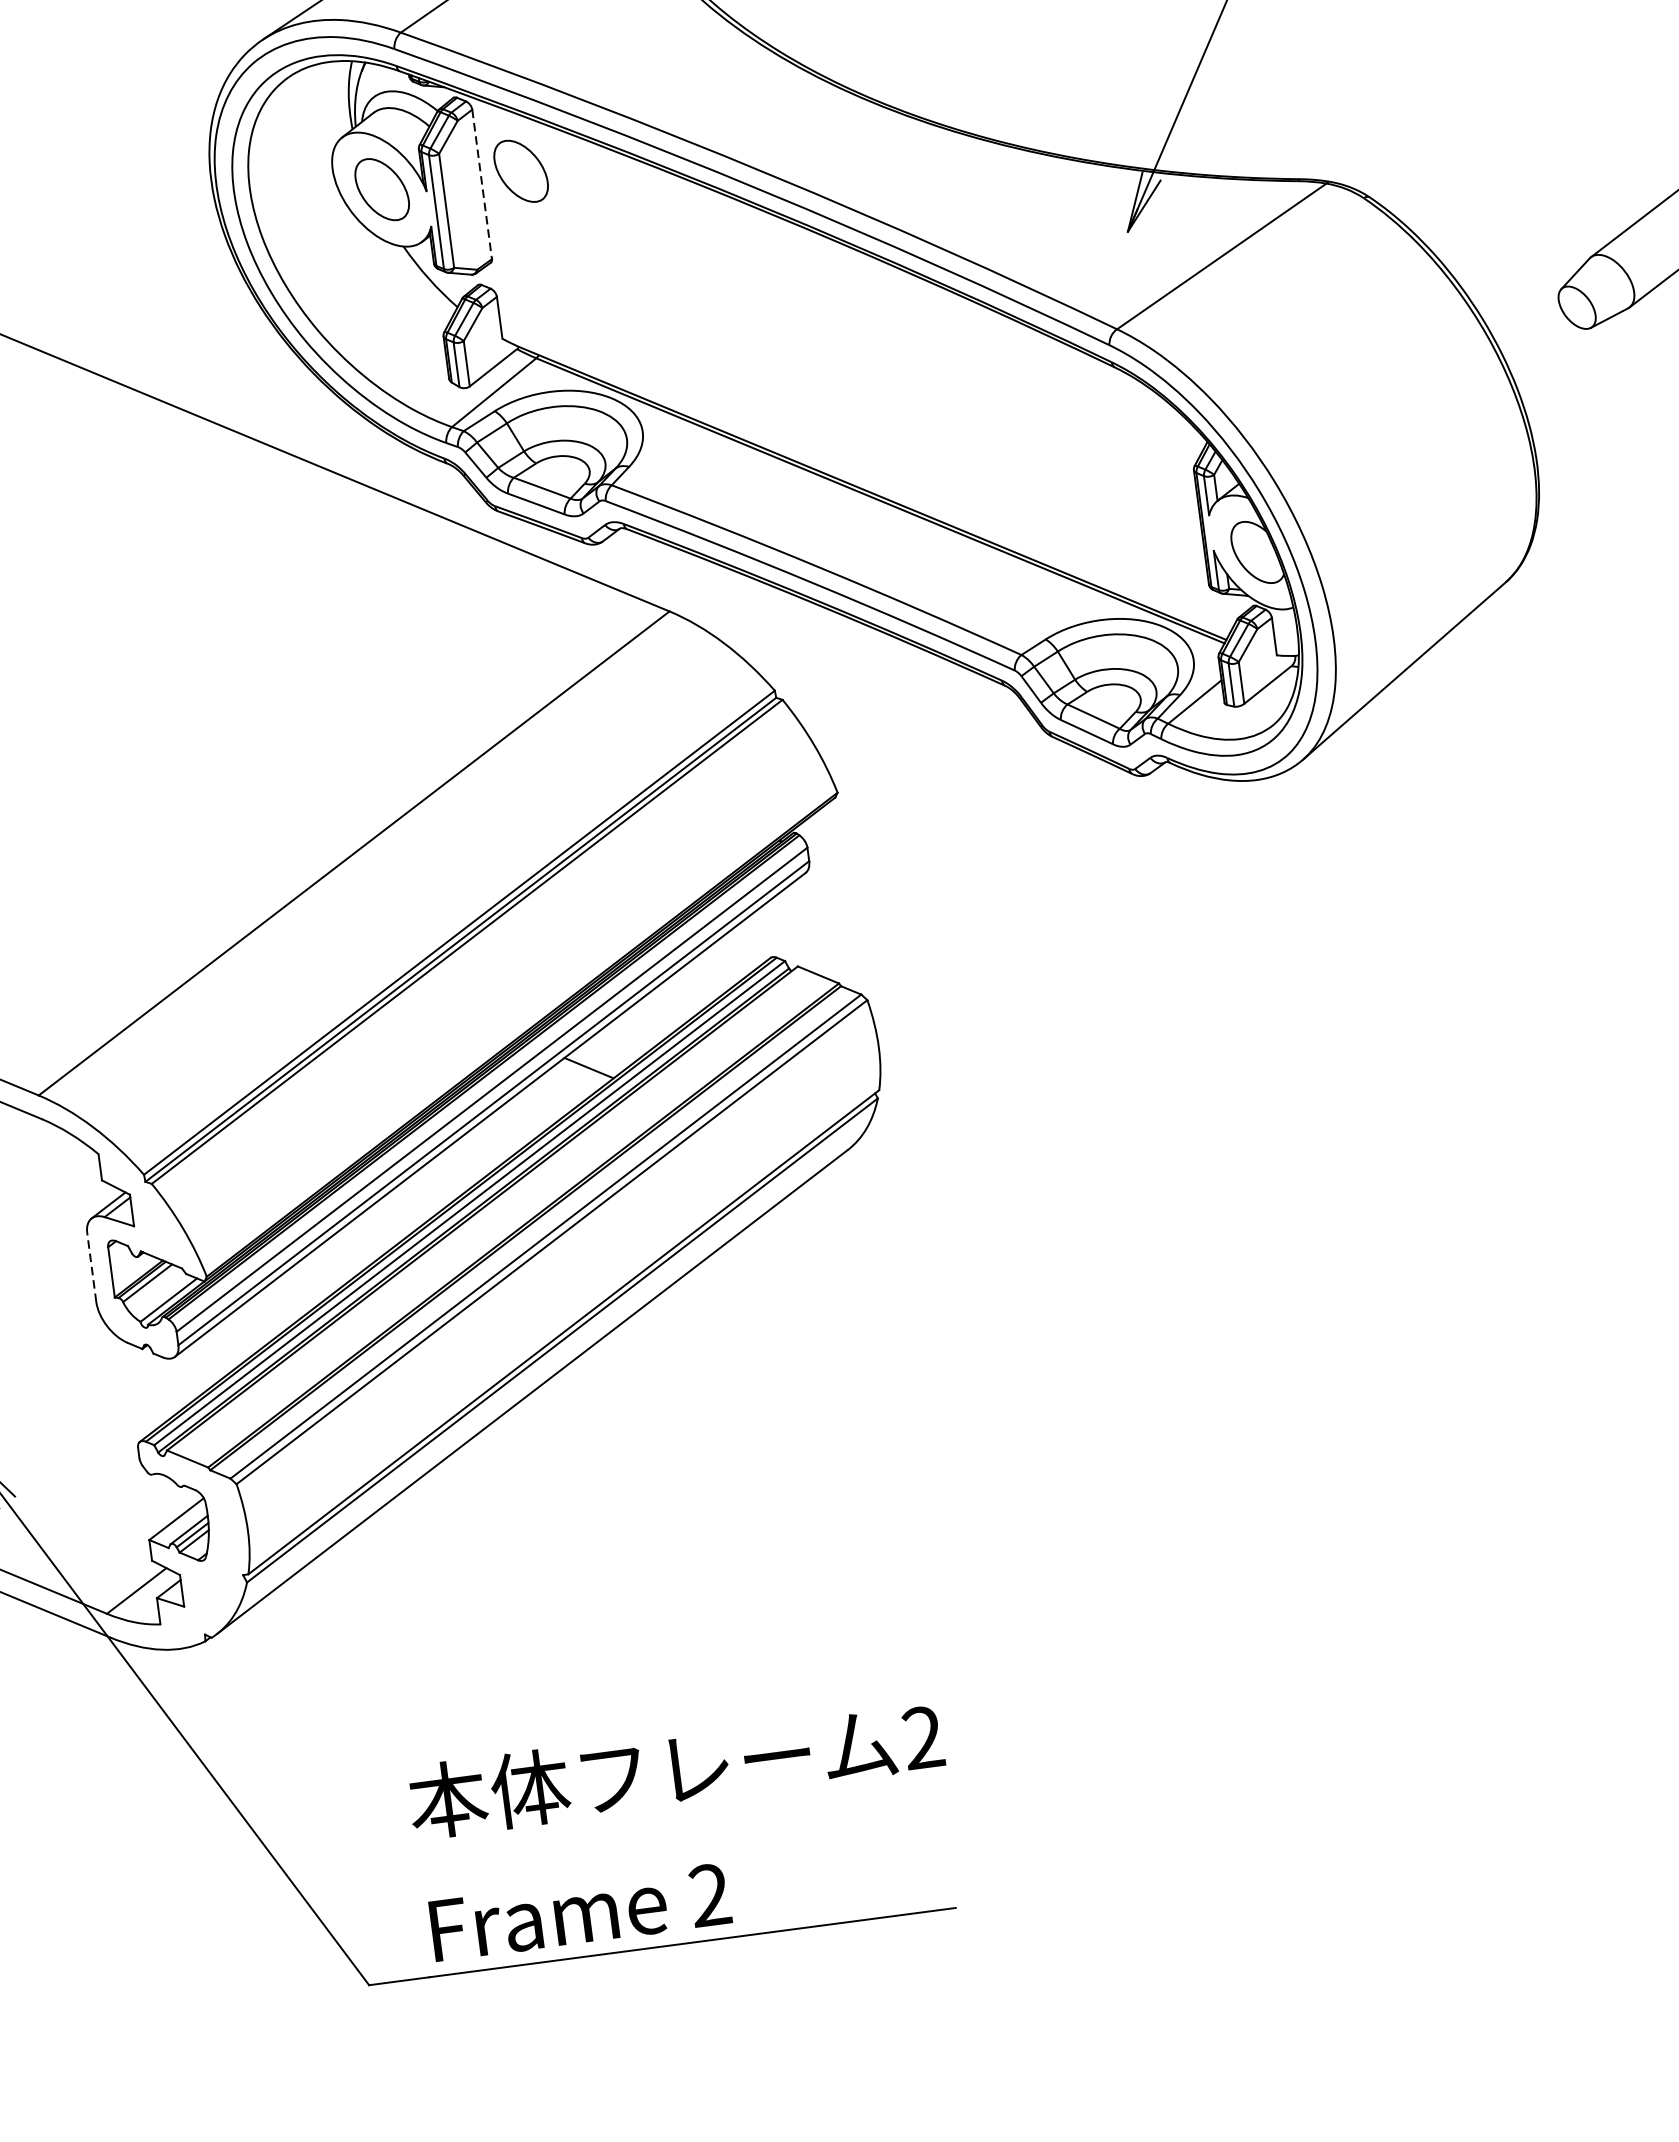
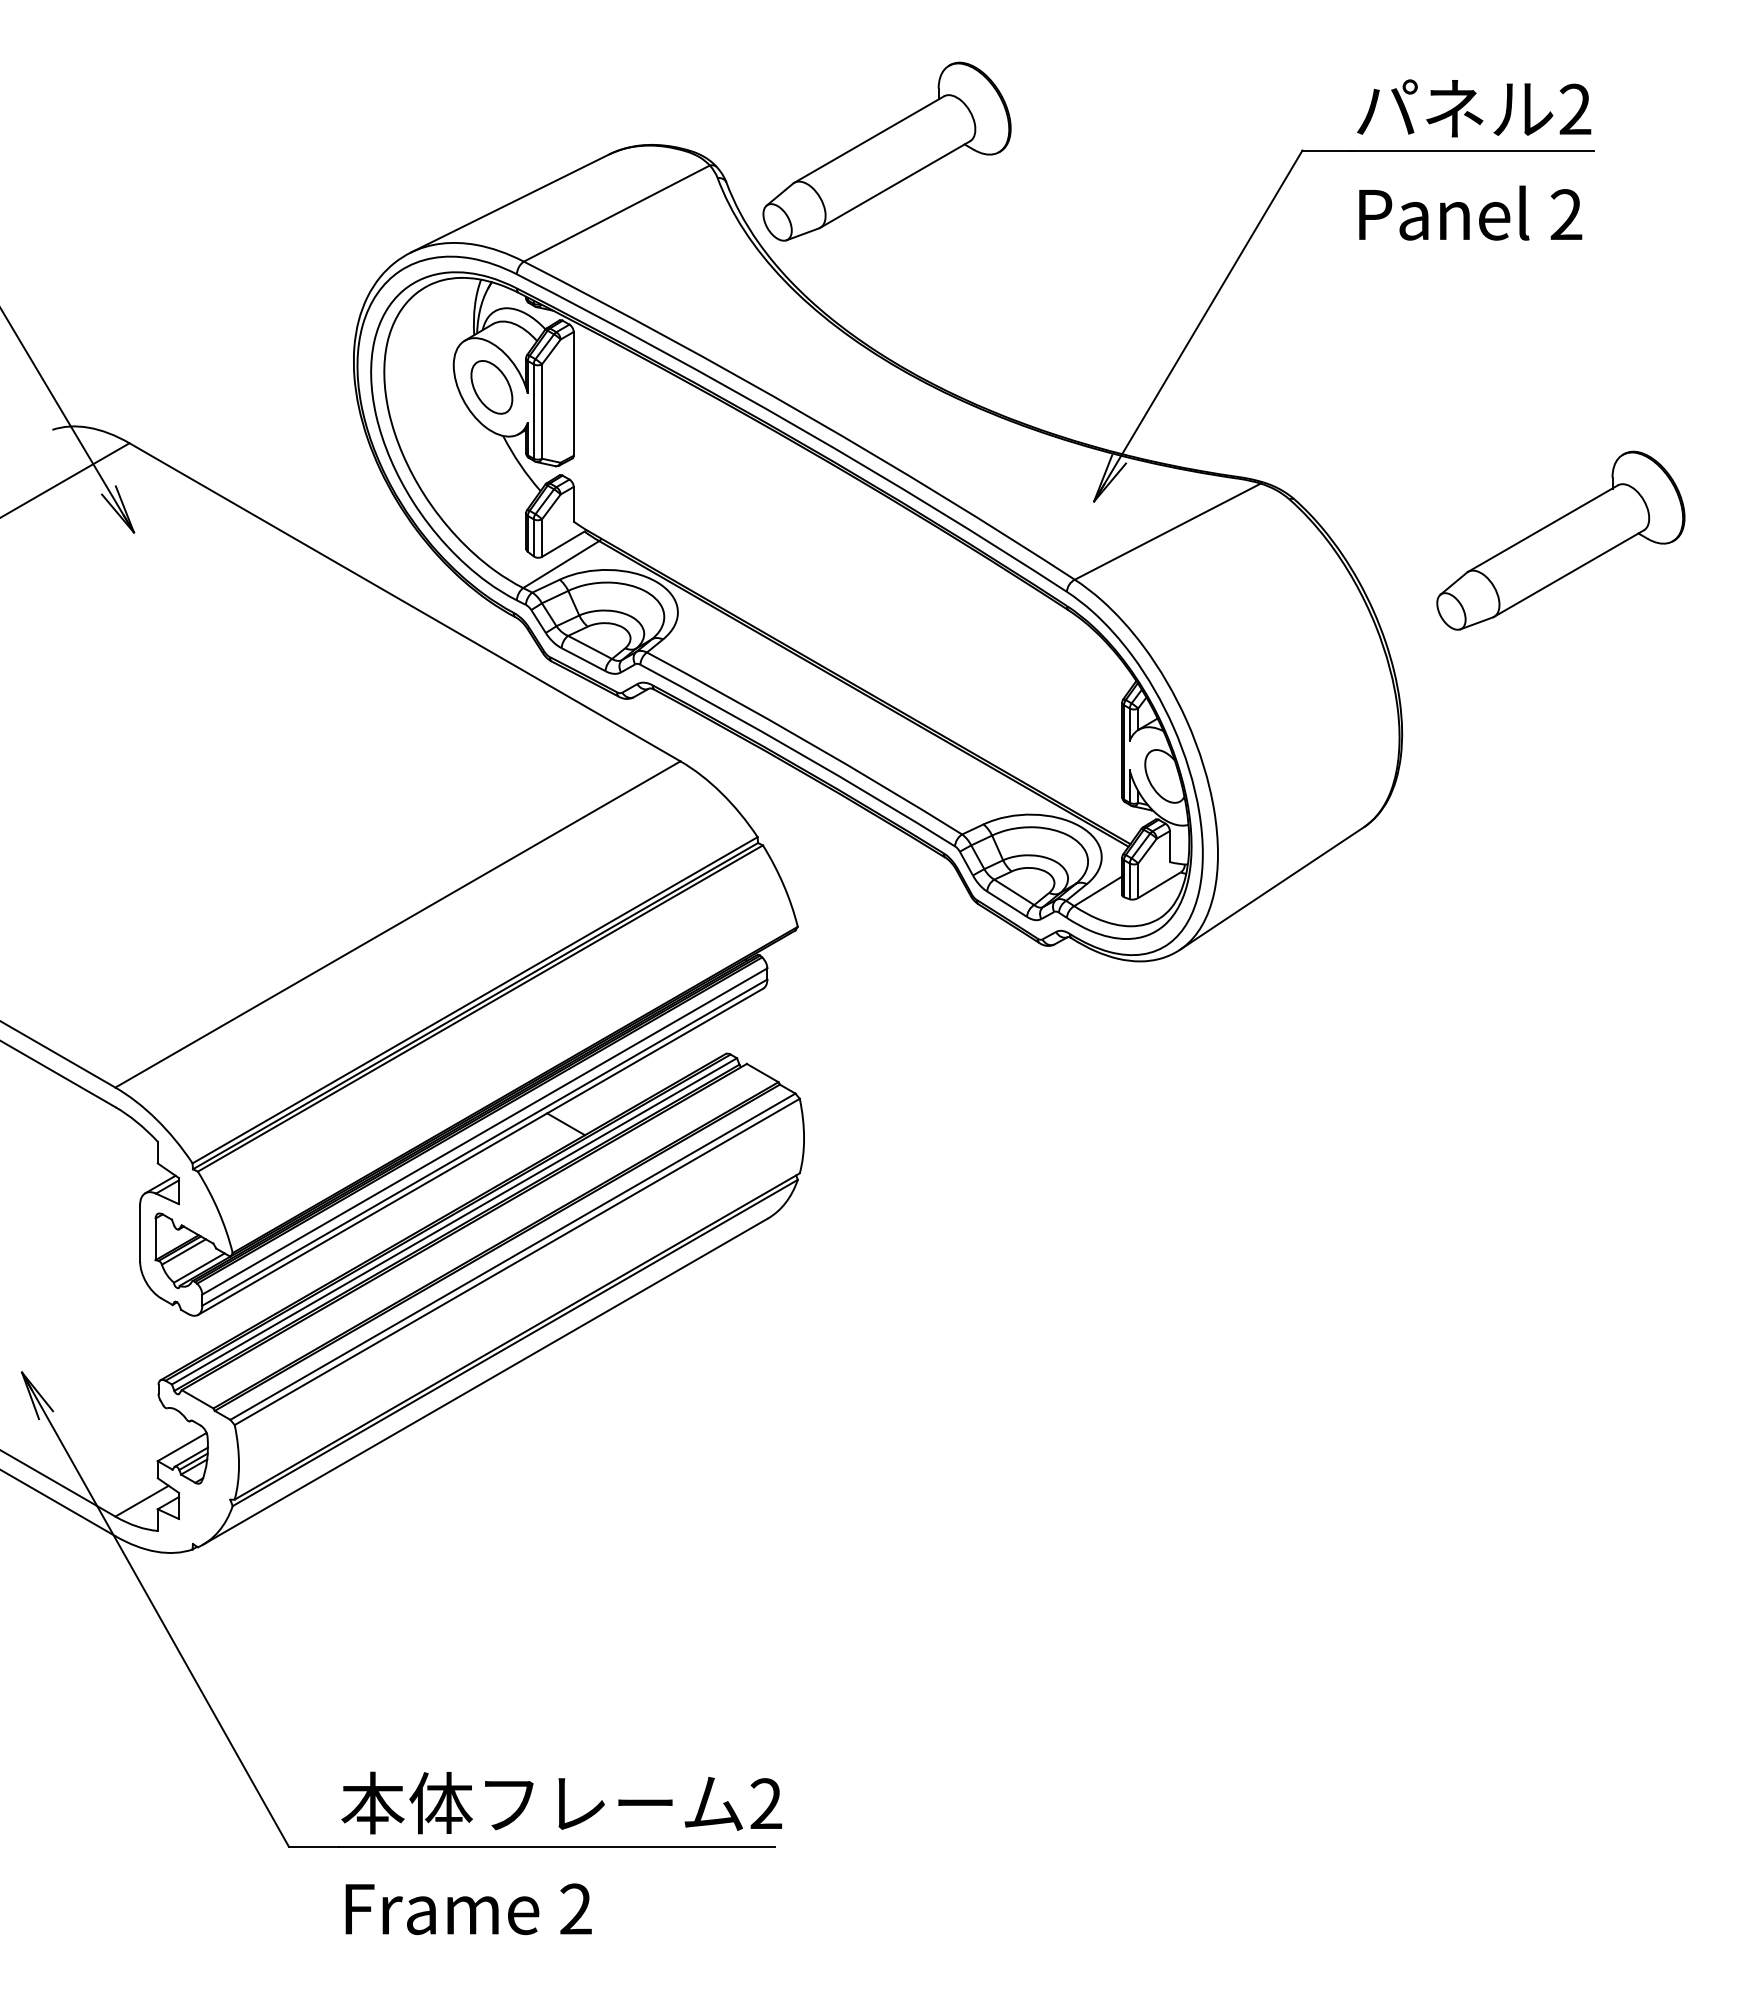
part: (520, 171) -> (606, 387), removed
line: (481, 184) -> (573, 393), dashed -> solid
line: (92, 1266) -> (140, 1232), dashed -> solid
text: (683, 1830) -> (561, 1853), moved

